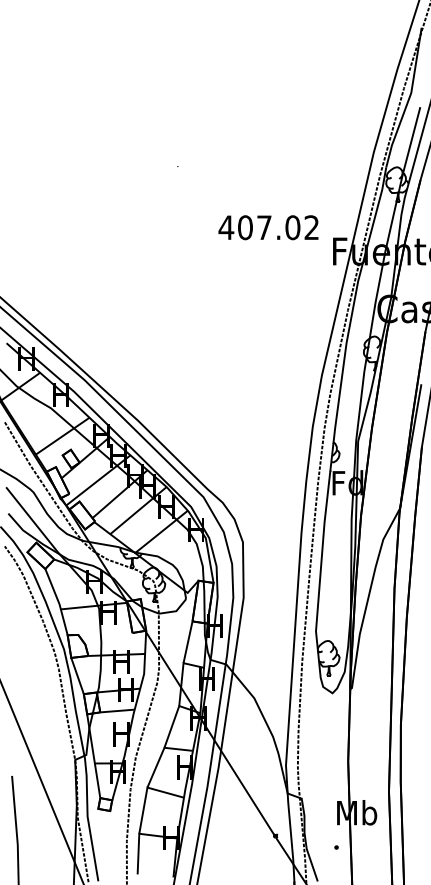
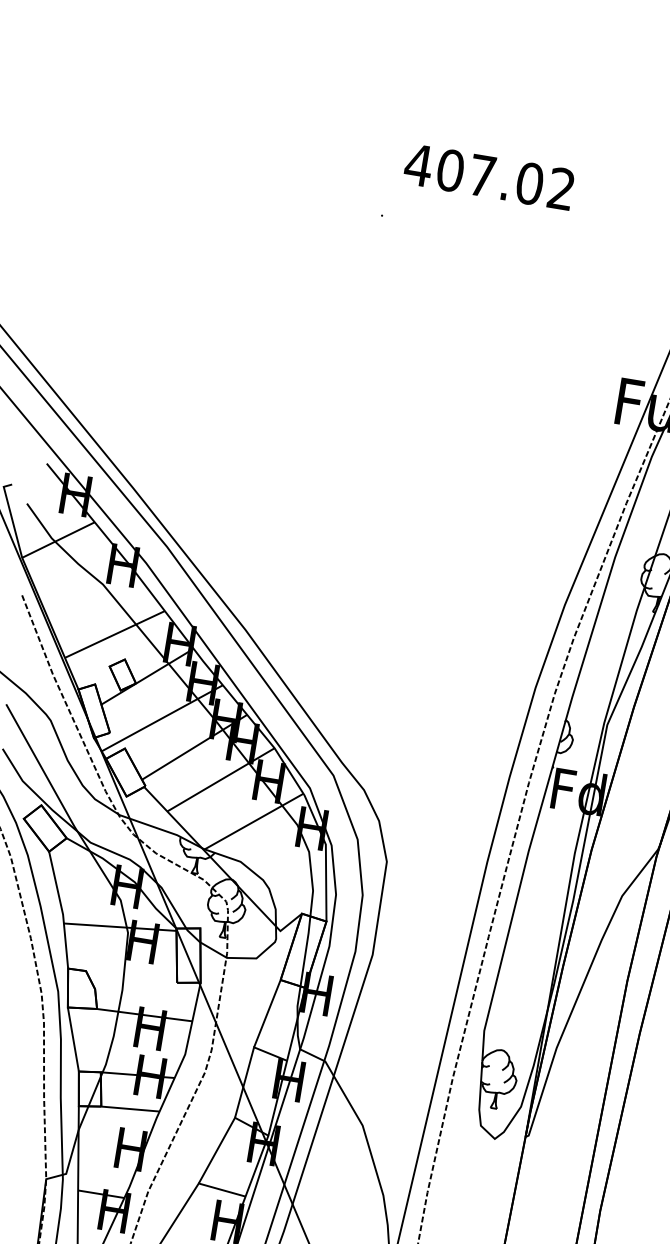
text: (268, 227) -> (489, 176), moved

